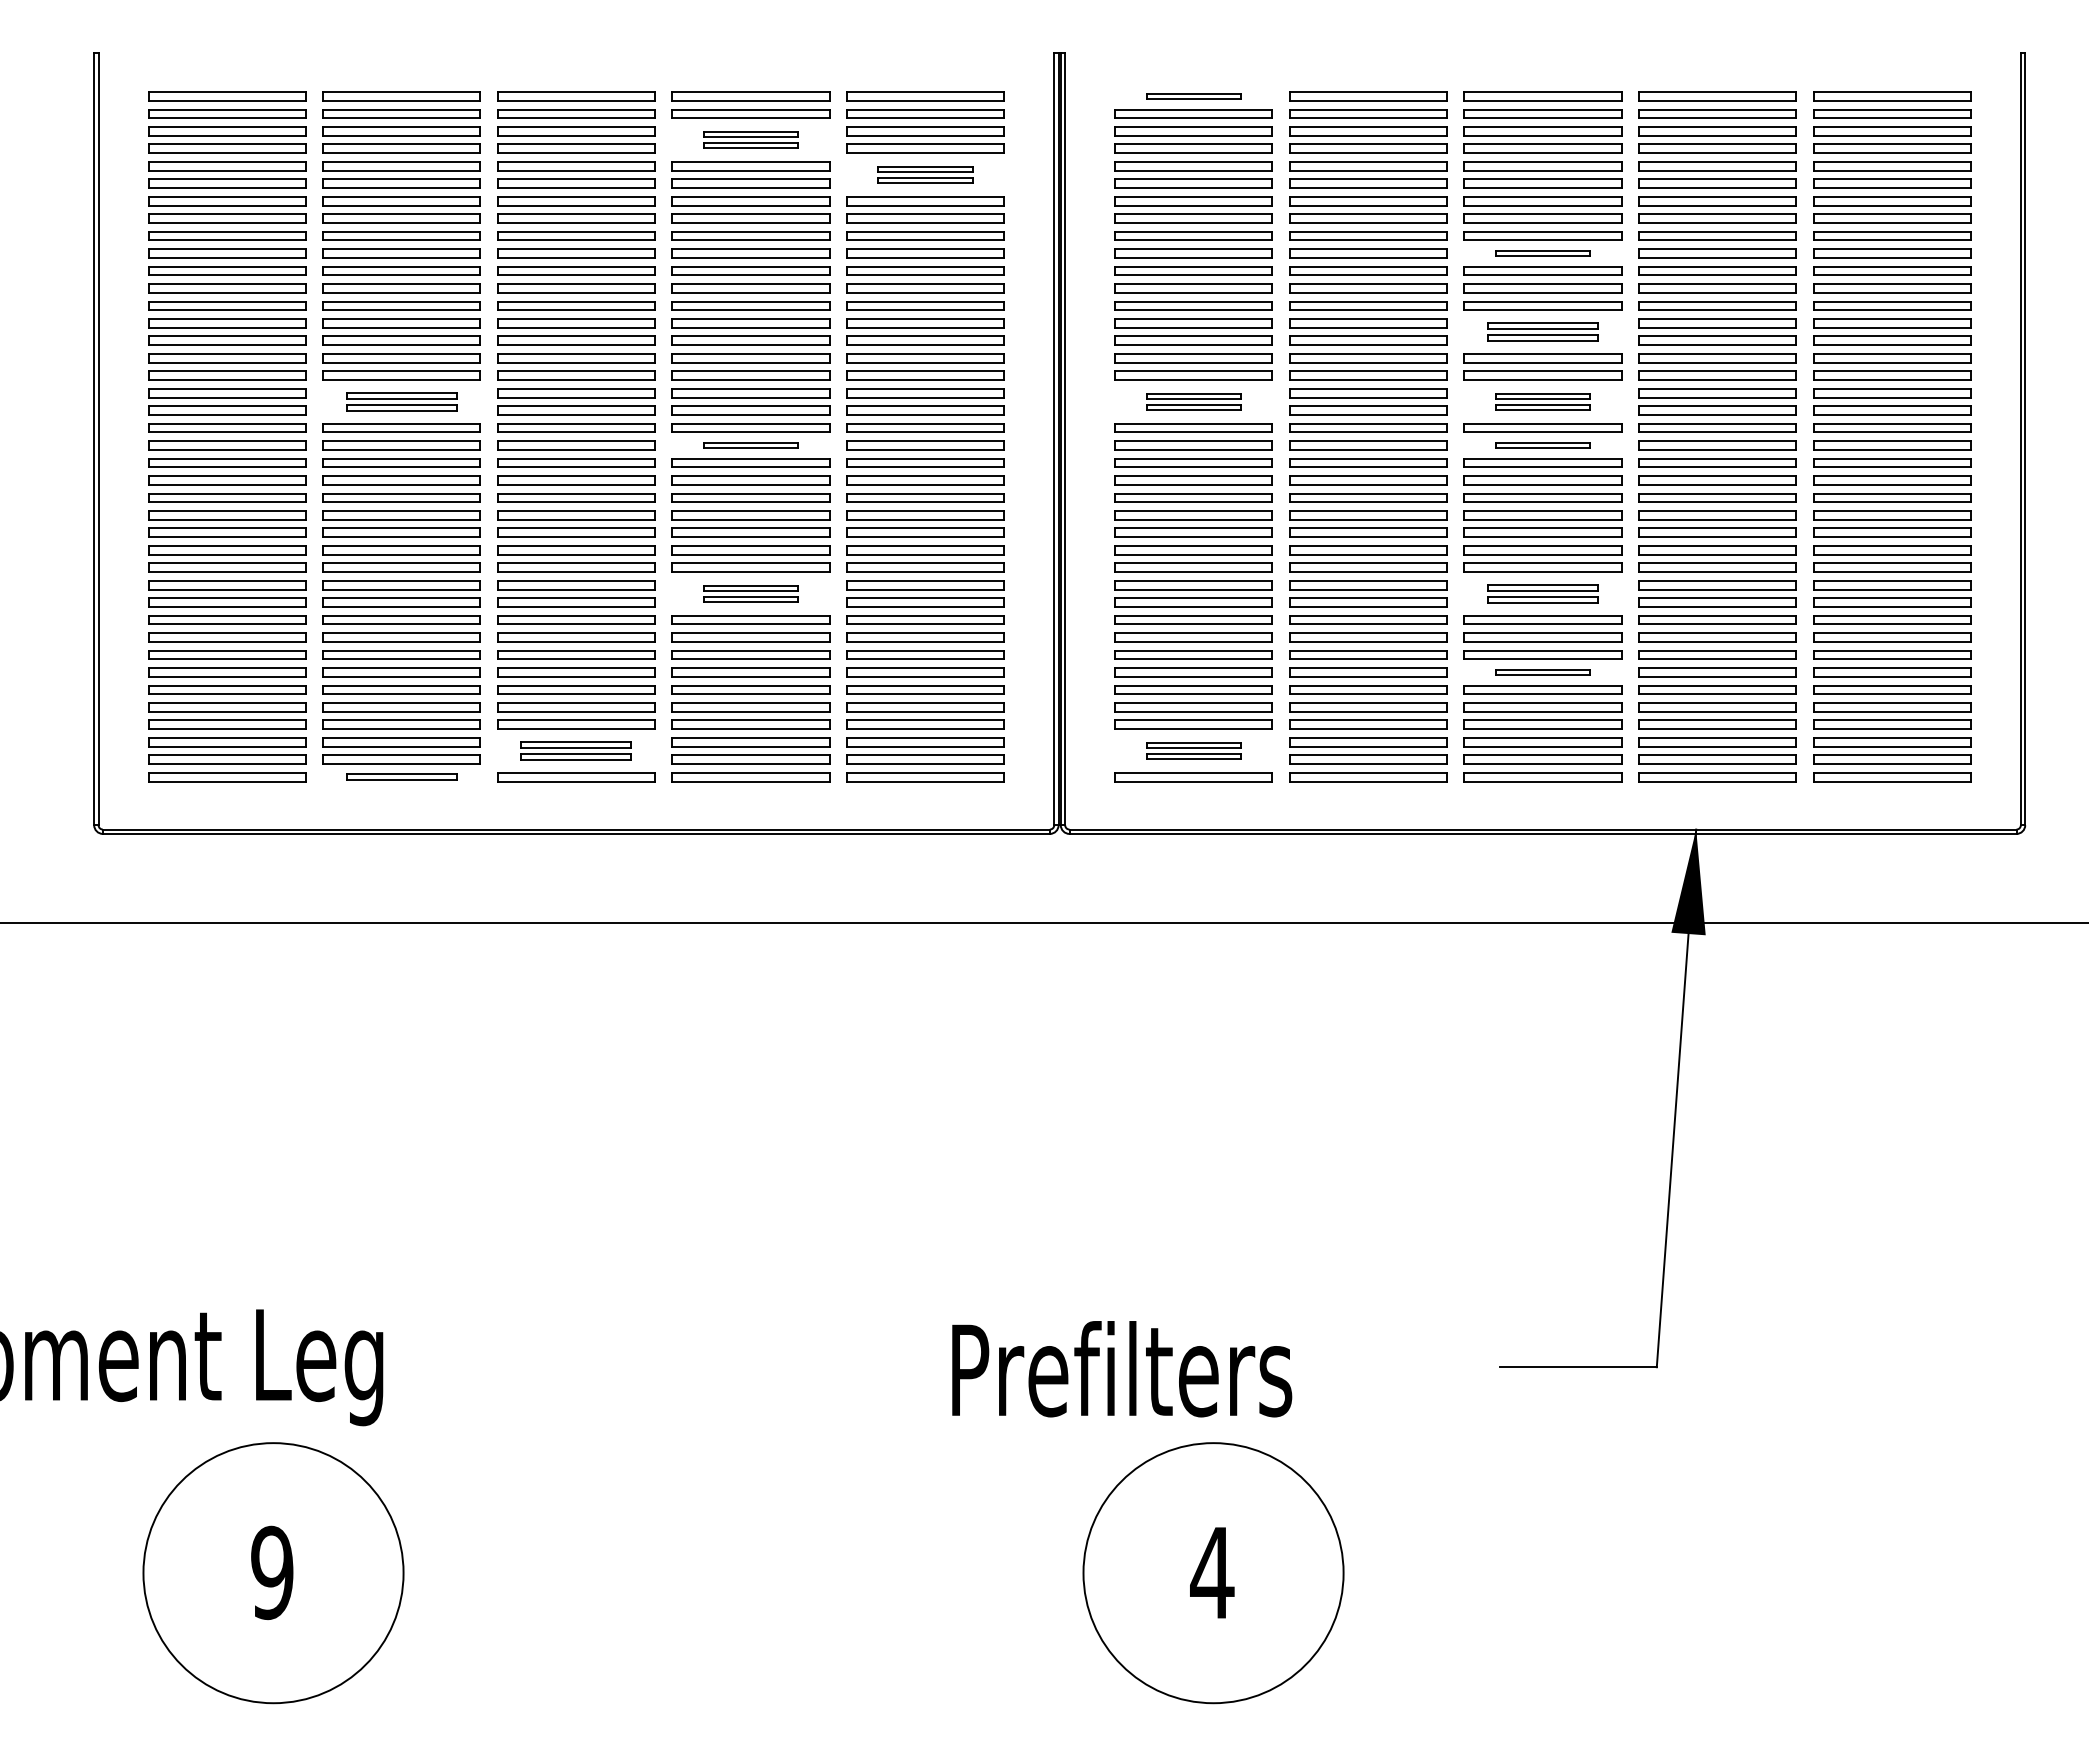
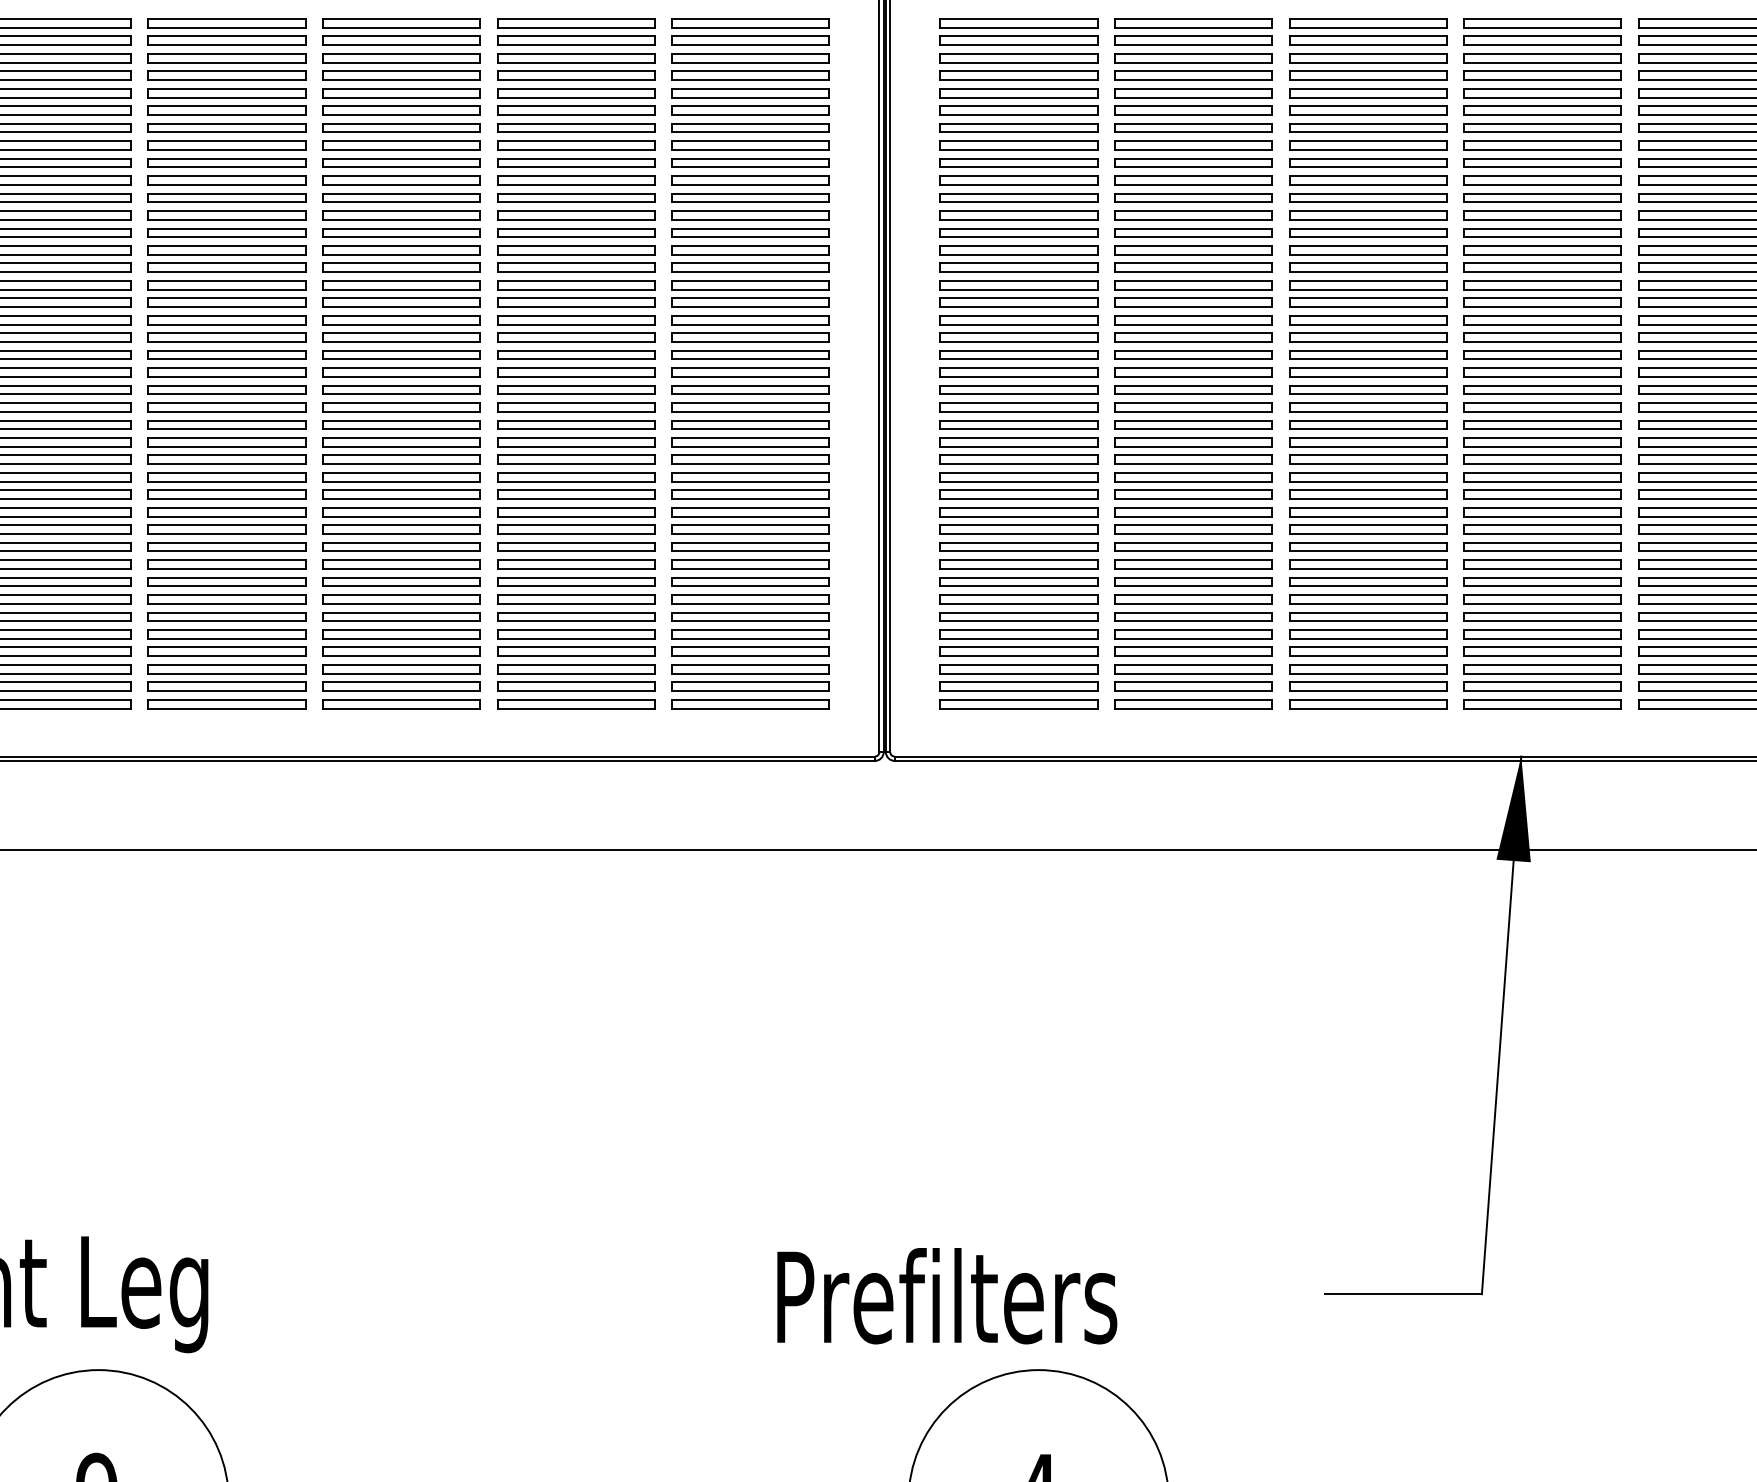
part: (1193, 96) -> (1018, 23), size x1.67
part: (750, 139) -> (575, 66), size x1.67
part: (925, 174) -> (750, 101), size x1.67
part: (1542, 253) -> (1367, 180), size x1.67
part: (1542, 331) -> (1367, 258), size x1.43
part: (401, 401) -> (226, 328), size x1.43
part: (1193, 401) -> (1018, 328), size x1.67
part: (1542, 401) -> (1367, 328), size x1.67
part: (750, 445) -> (575, 372), size x1.67
part: (1542, 445) -> (1367, 372), size x1.67
part: (750, 593) -> (575, 520), size x1.67
part: (1542, 593) -> (1367, 520), size x1.43
part: (1542, 672) -> (1367, 599), size x1.67
part: (576, 750) -> (401, 677), size x1.43
part: (1193, 750) -> (1018, 677), size x1.67
part: (401, 777) -> (226, 704), size x1.43

